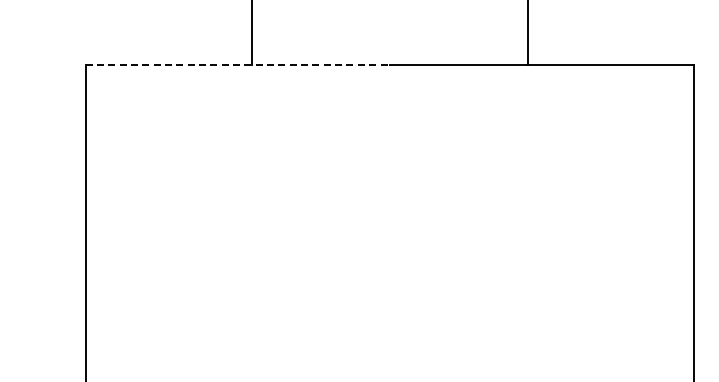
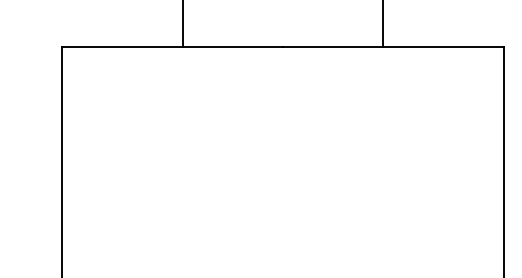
line: (238, 64) -> (173, 47), dashed -> solid

